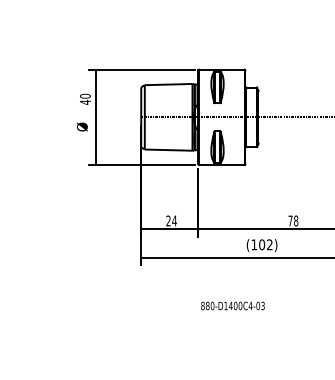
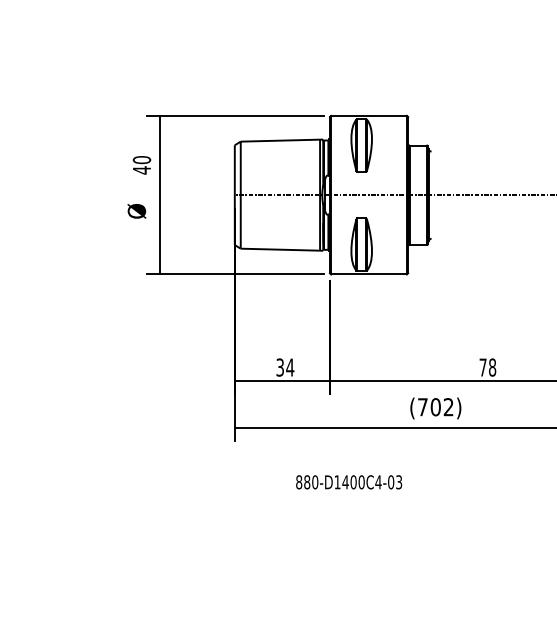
text: (168, 221) -> (280, 368), 24 -> 34
text: (254, 244) -> (423, 406), (102) -> (702)
text: (232, 305) -> (348, 481), moved

